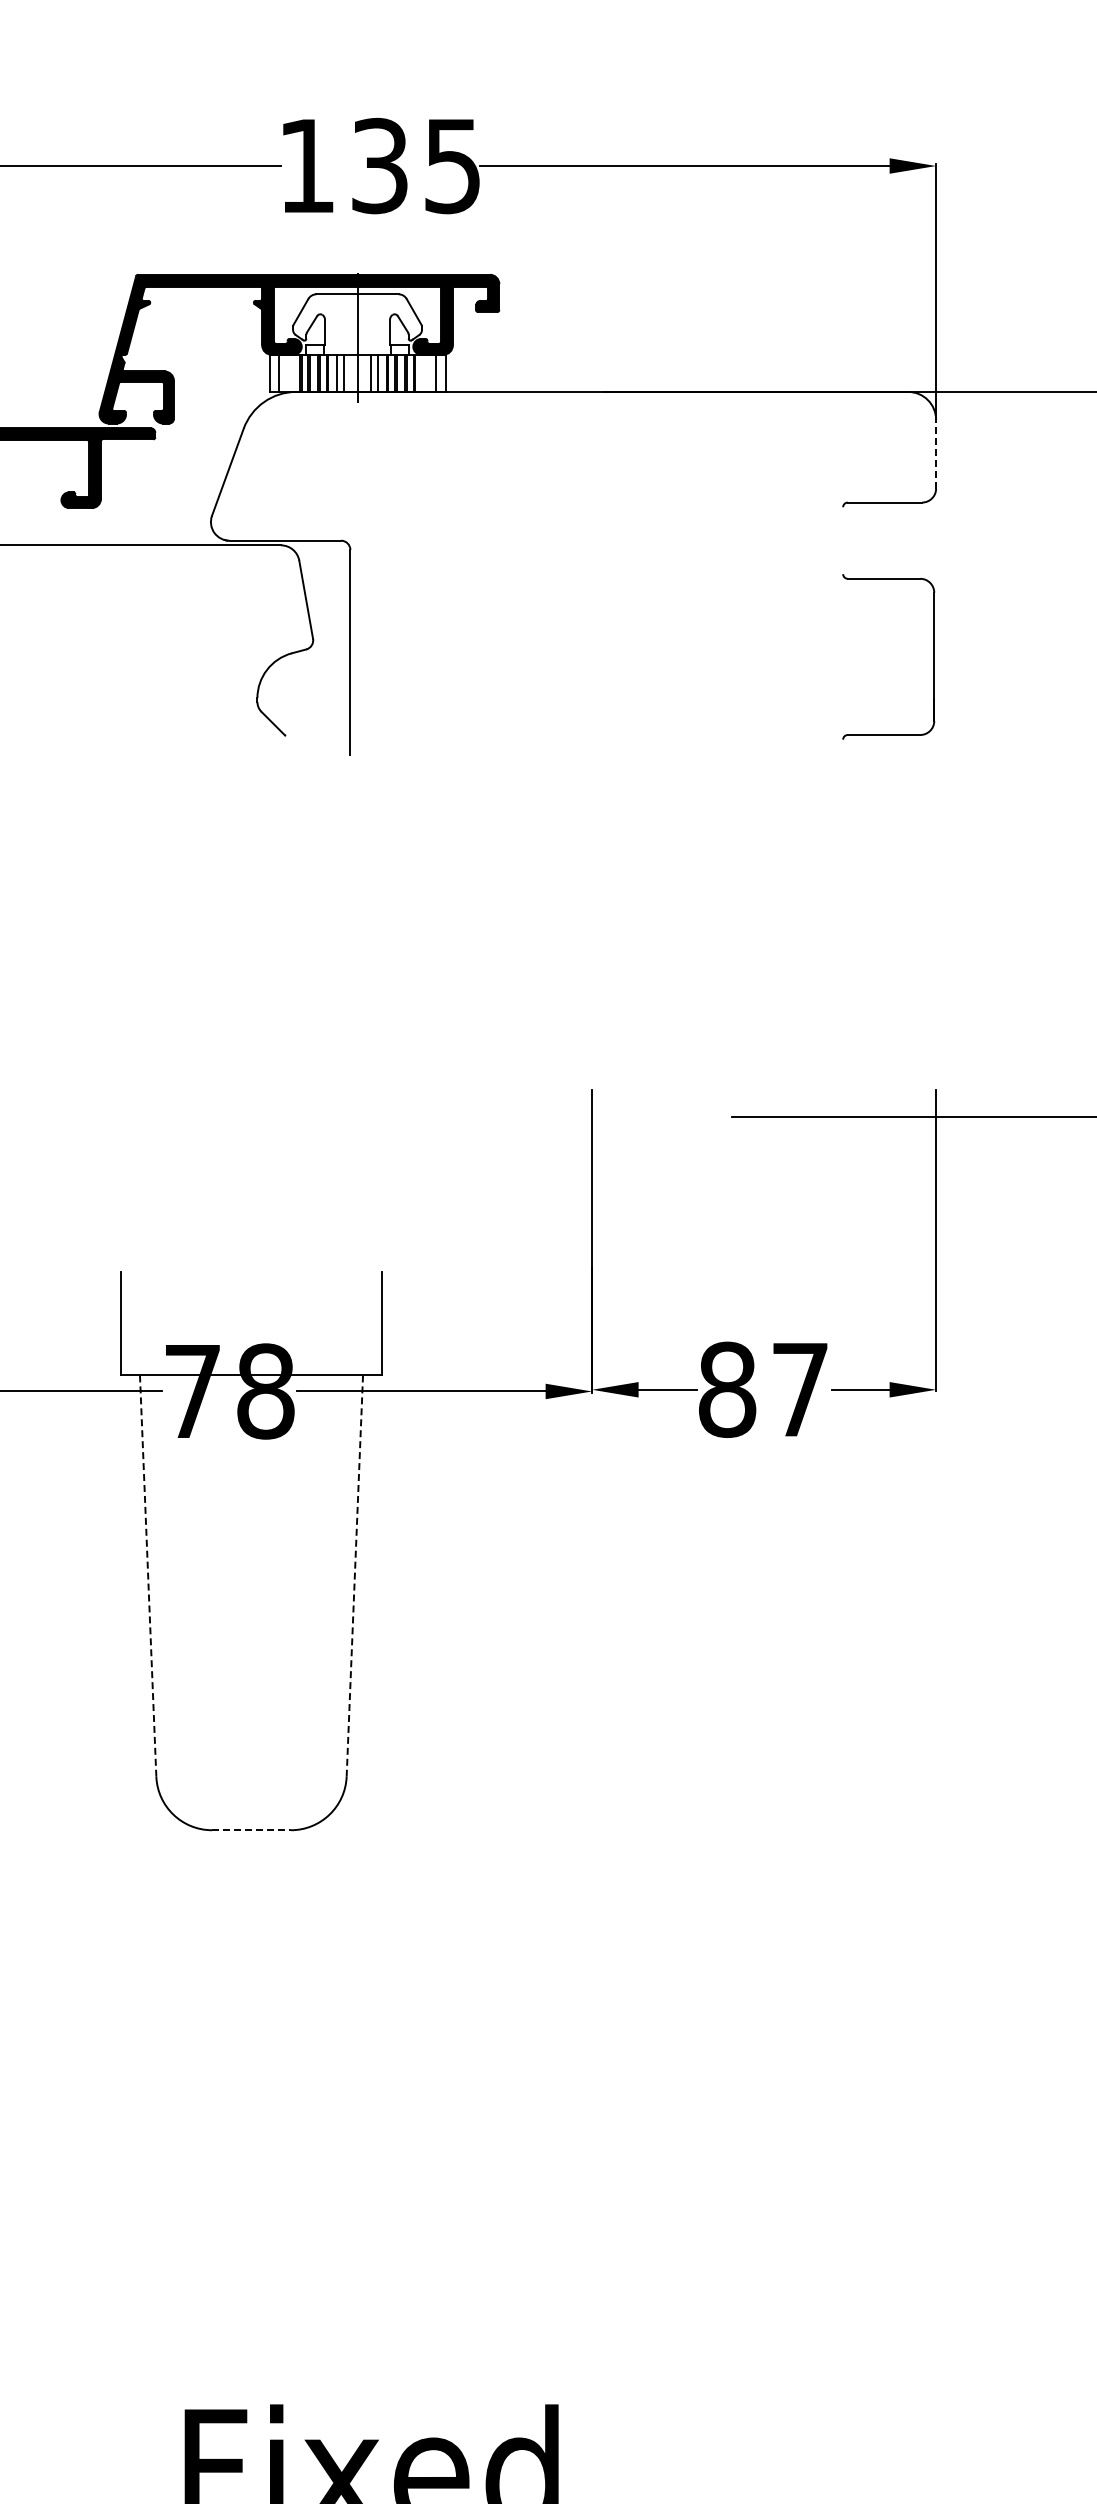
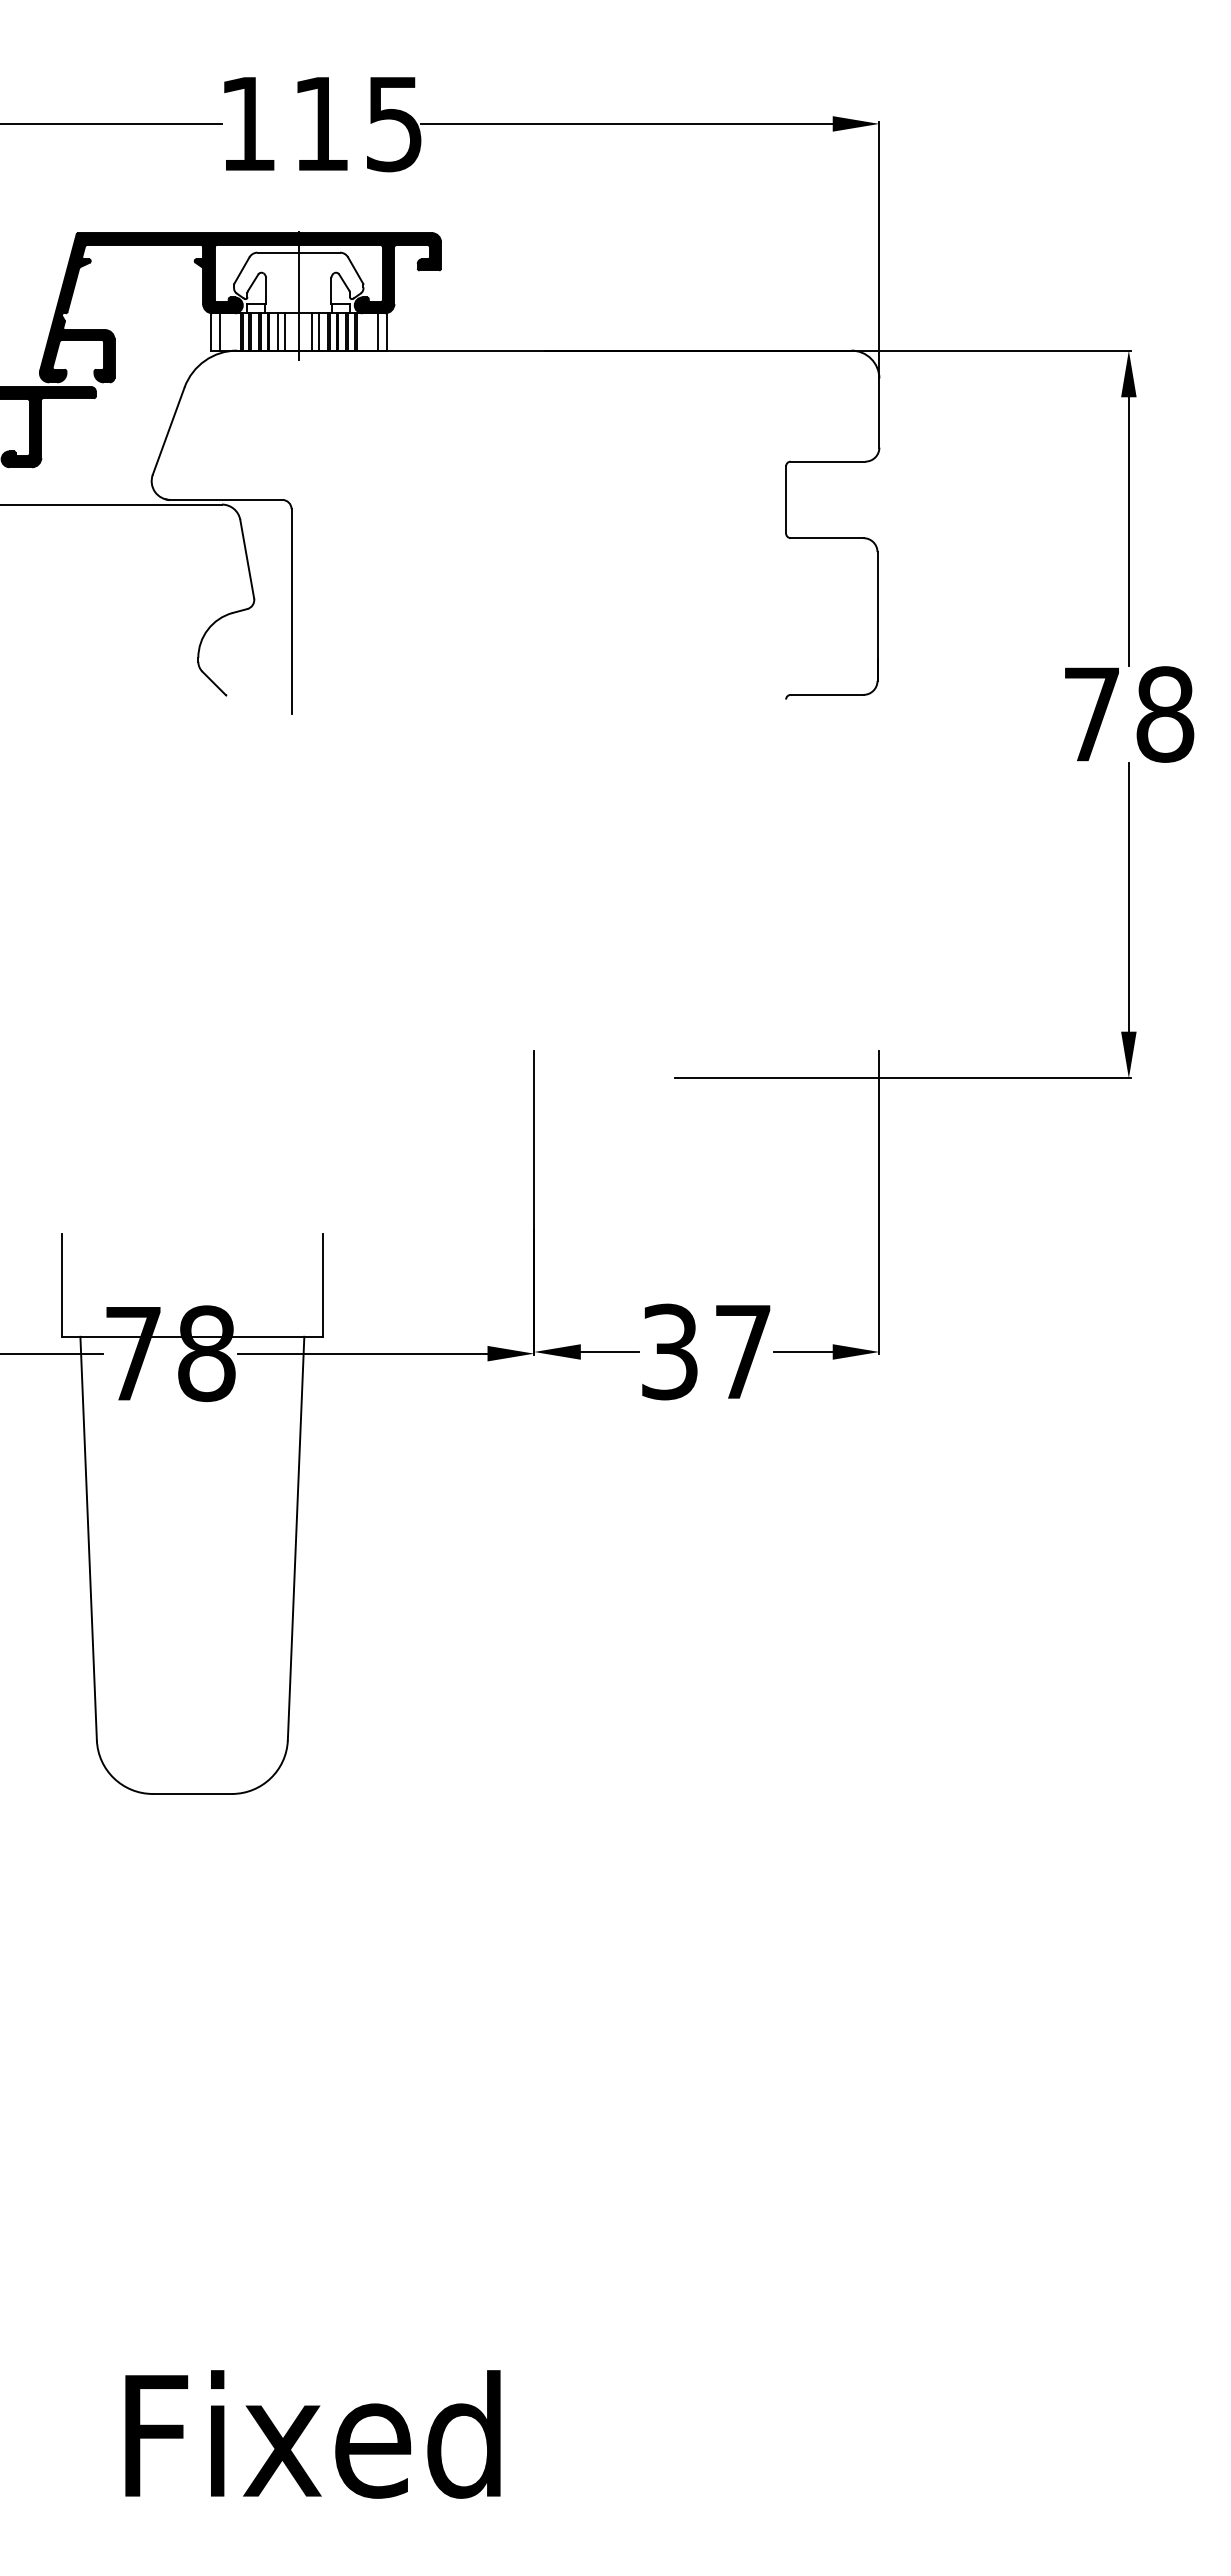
text: (379, 165) -> (320, 123), 135 -> 115
line: (936, 454) -> (879, 413), dashed -> solid
line: (843, 540) -> (786, 499), added
text: (726, 1389) -> (669, 1351), 87 -> 37
line: (147, 1575) -> (88, 1538), dashed -> solid
line: (355, 1575) -> (296, 1538), dashed -> solid
line: (251, 1829) -> (192, 1793), dashed -> solid

